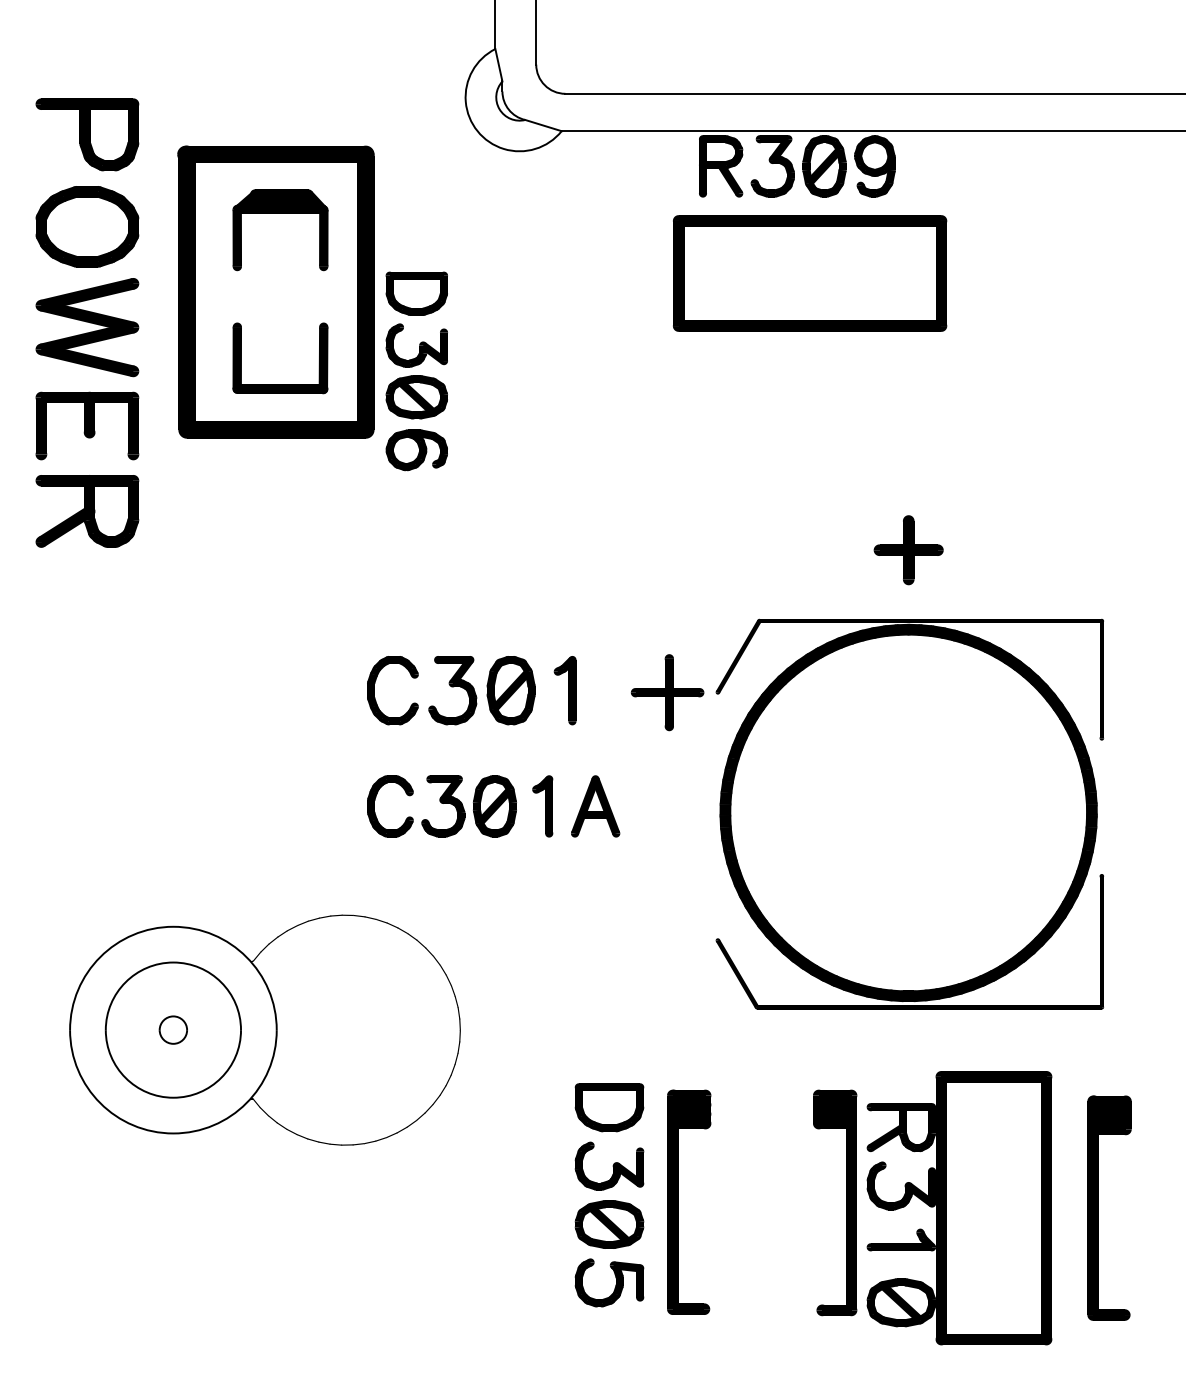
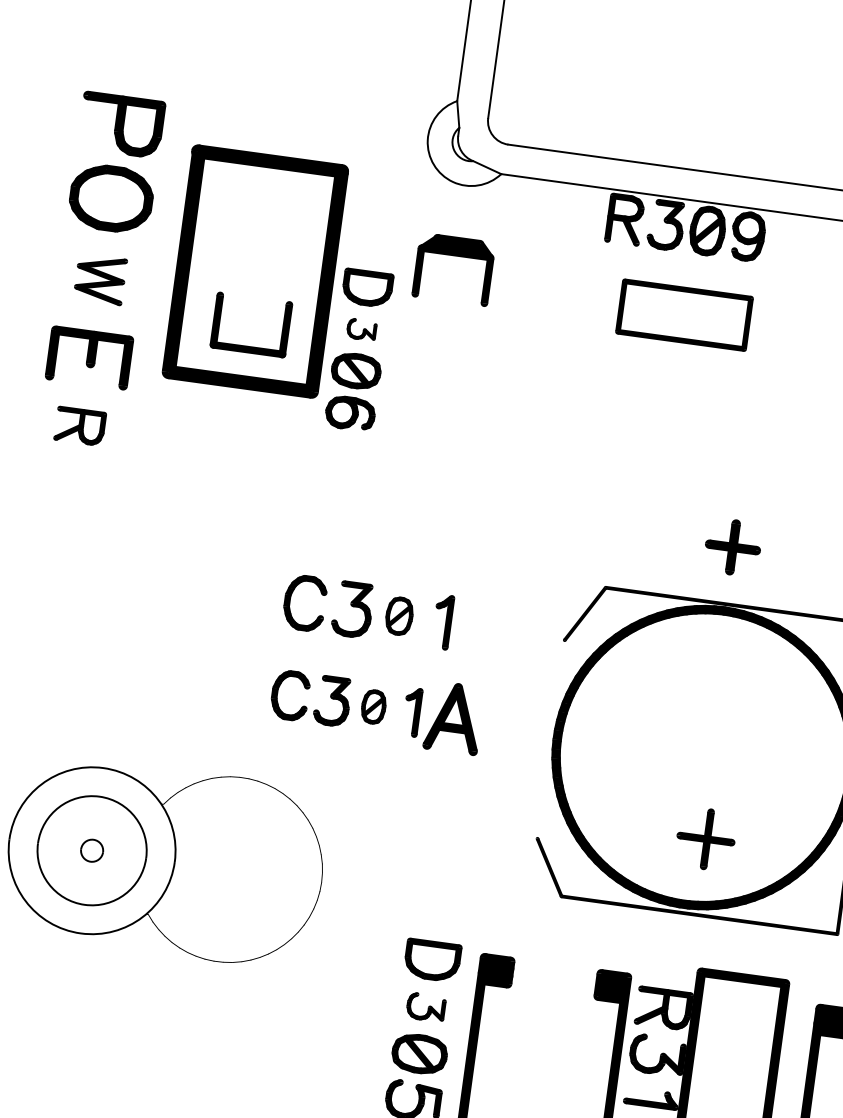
part: (280, 213) -> (455, 256), moved
part: (810, 273) -> (684, 315), size x0.6
part: (87, 327) -> (100, 279), size x0.6
part: (416, 345) -> (361, 329), size x0.6
part: (87, 511) -> (80, 426), size x0.6
part: (510, 690) -> (399, 615), size x0.7
part: (667, 692) -> (705, 838), moved
part: (494, 806) -> (373, 707), size x0.7
part: (595, 806) -> (454, 718), size x1.4
part: (609, 1165) -> (426, 1006), size x0.7

